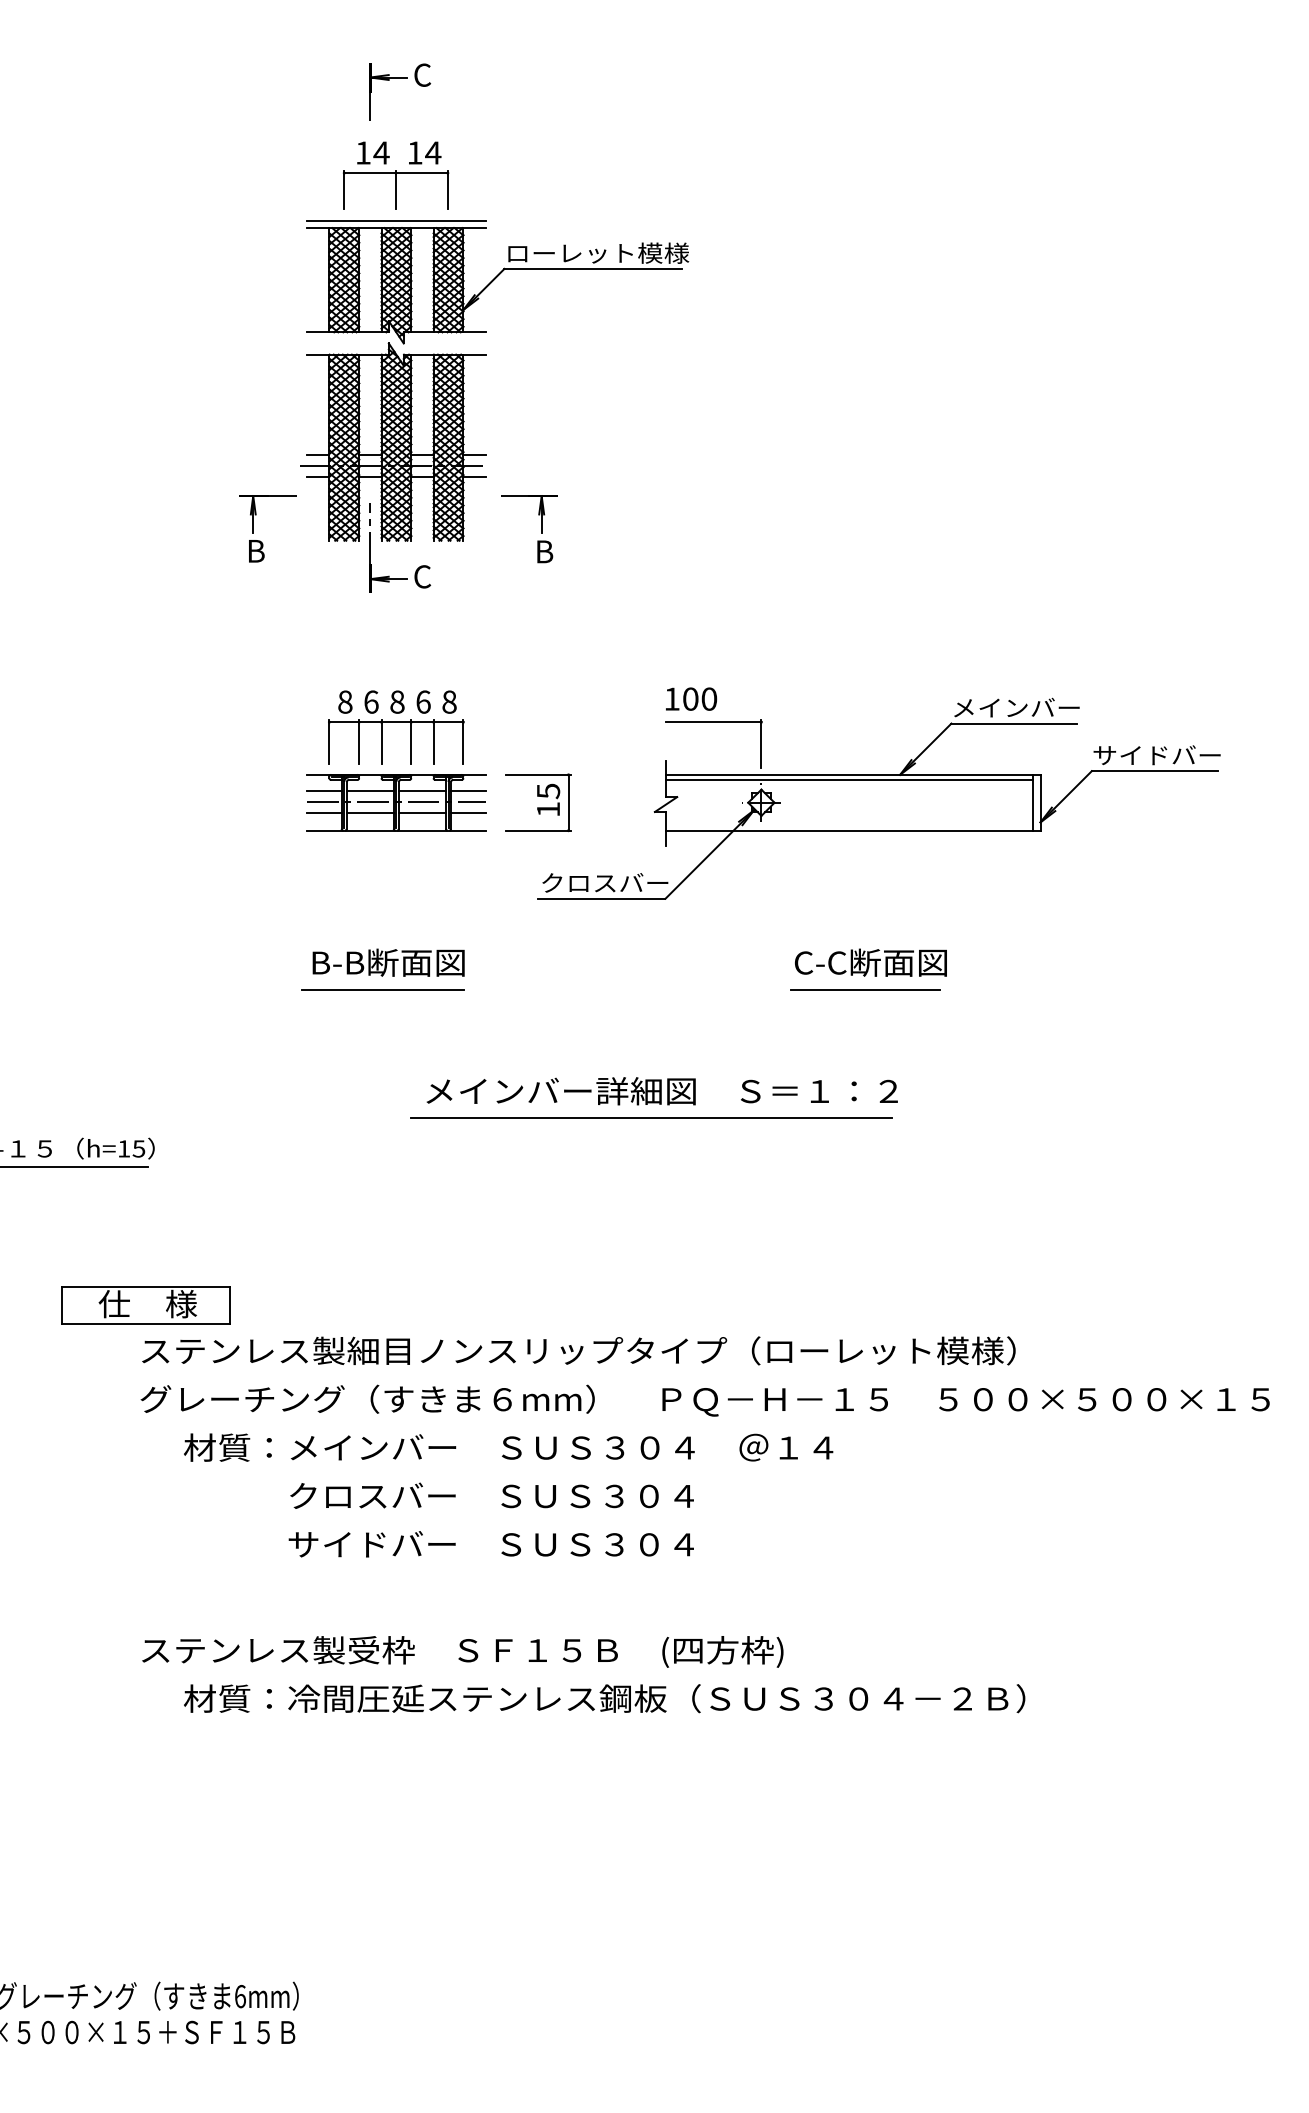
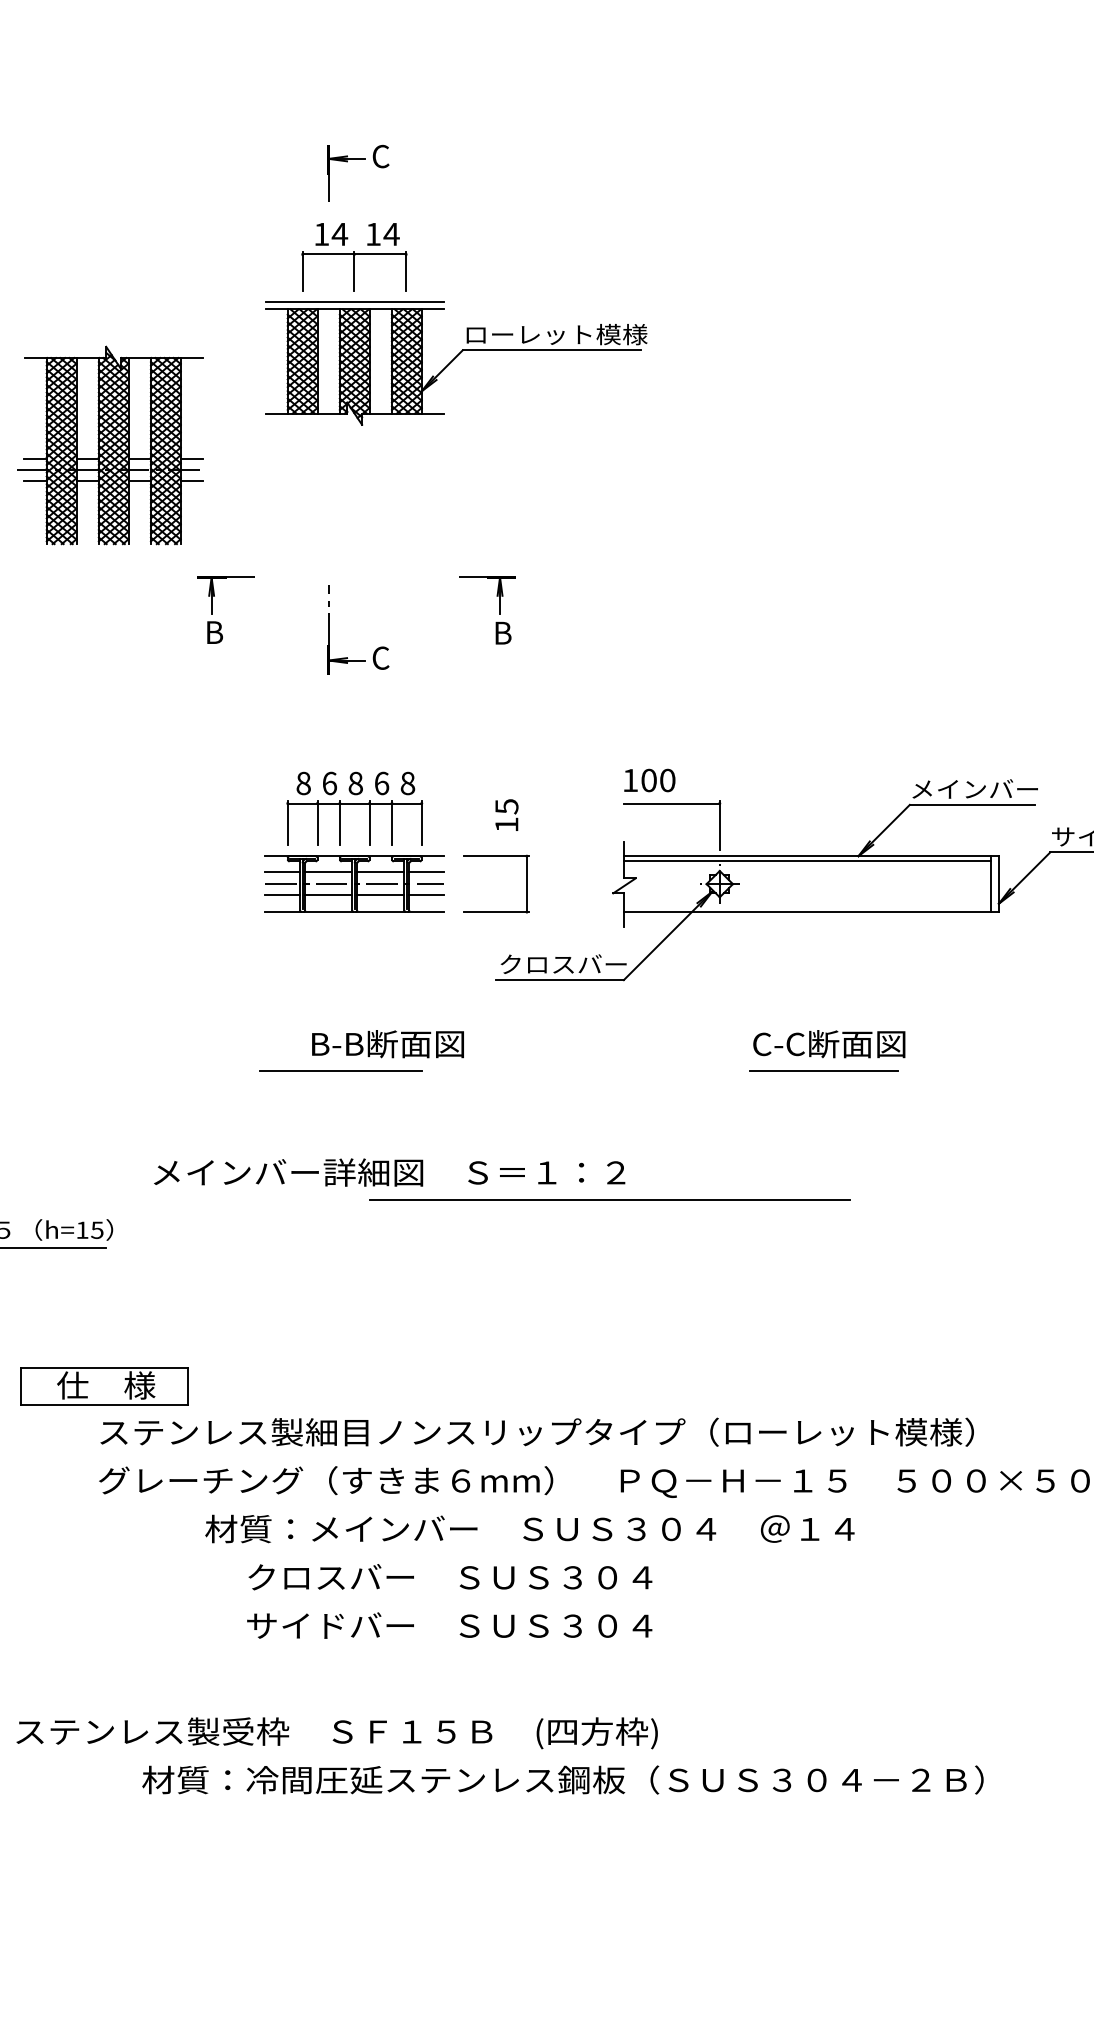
part: (393, 441) -> (110, 444), moved
text: (548, 799) -> (506, 814), moved
text: (388, 962) -> (387, 1043), moved
text: (661, 1091) -> (388, 1172), moved
text: (508, 1447) -> (529, 1528), moved
text: (462, 1651) -> (336, 1732), moved

